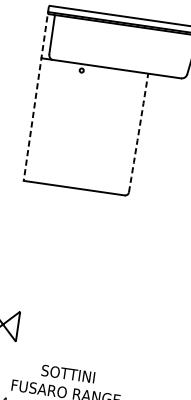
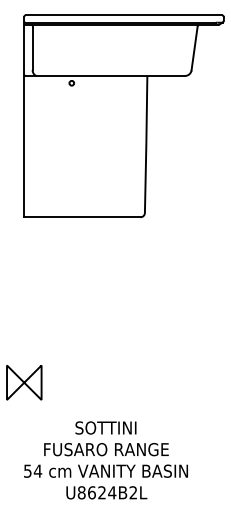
line: (36, 94) -> (24, 117), dashed -> solid
arc: (138, 133) -> (146, 144), dashed -> solid

